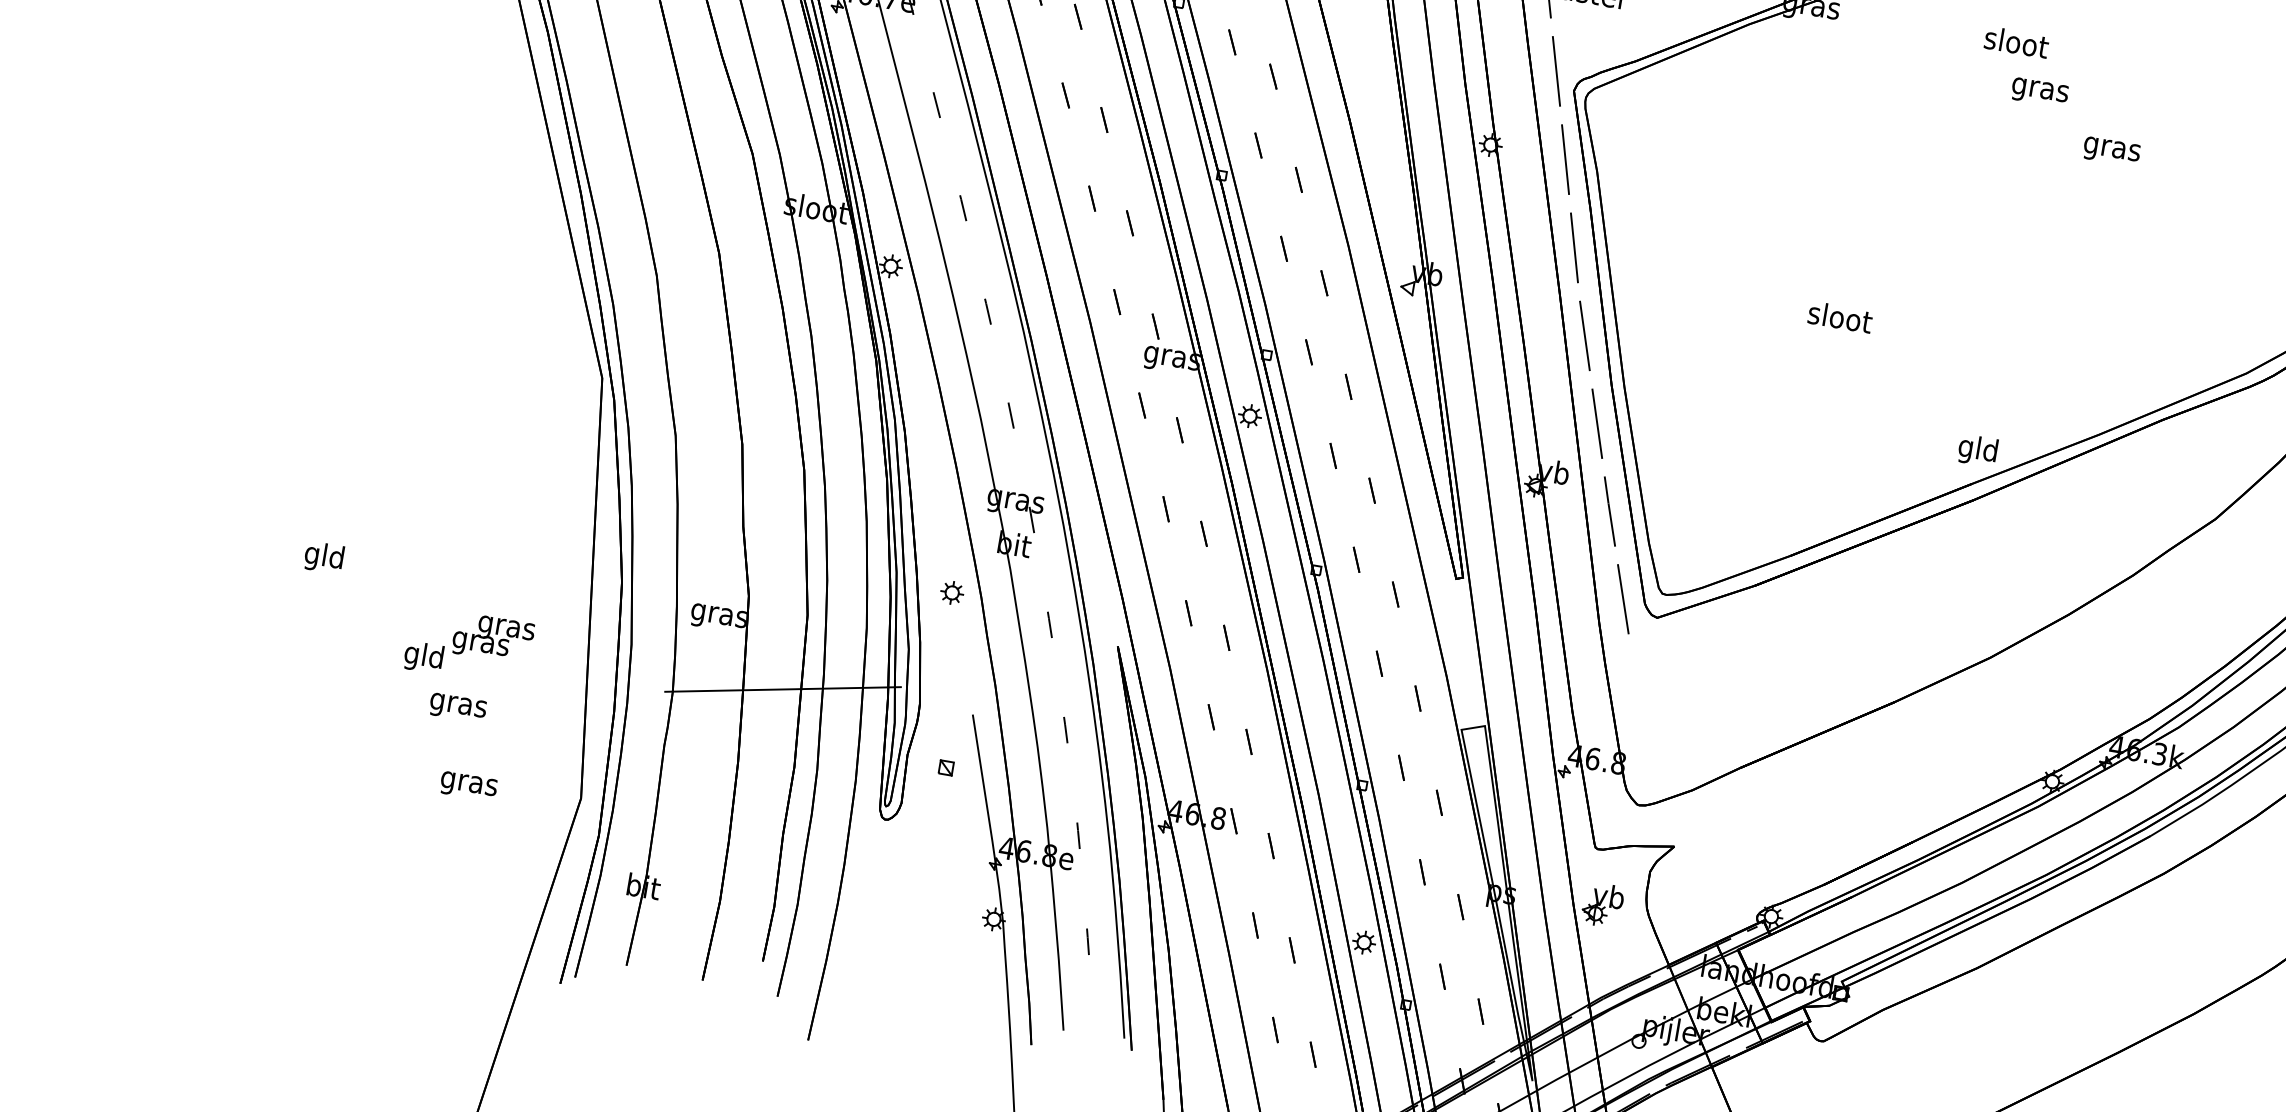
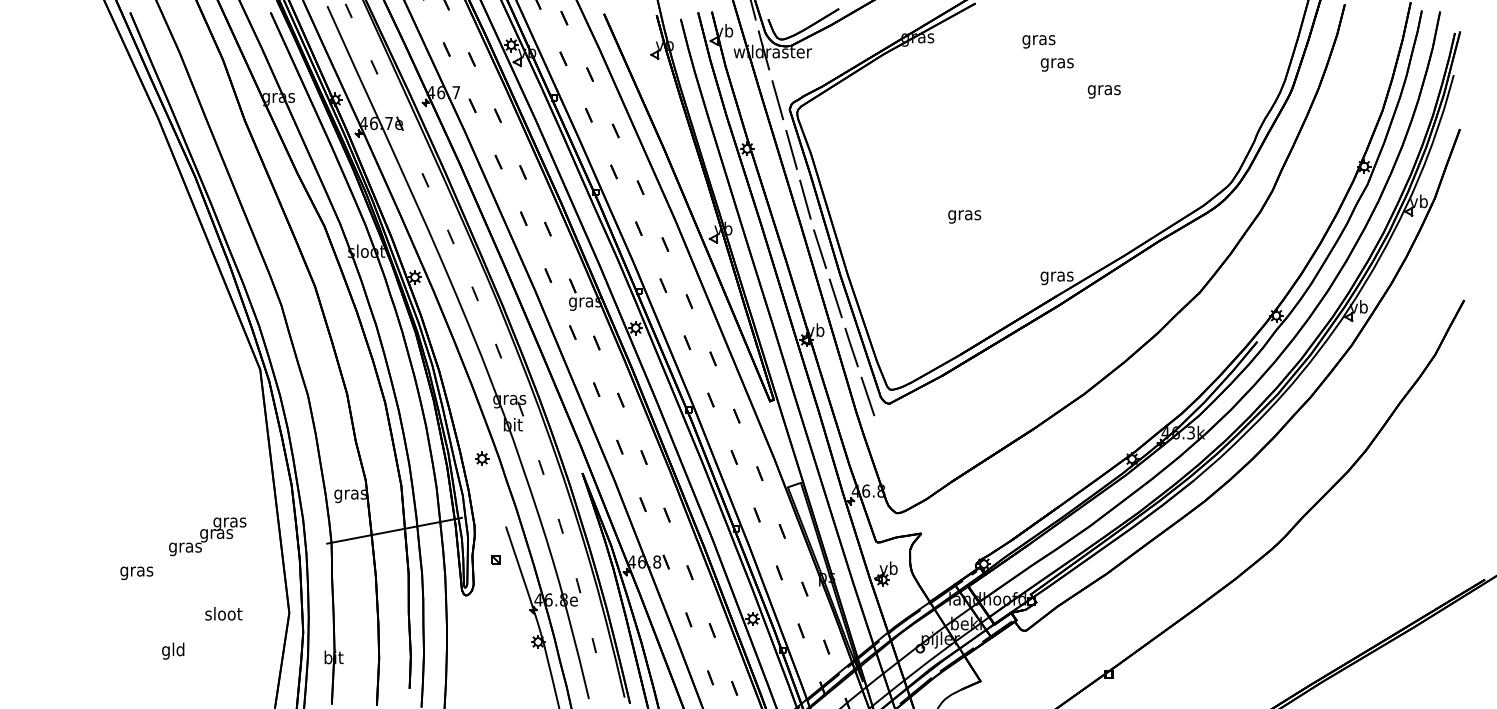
text: (2015, 44) -> (1038, 39), sloot -> gras
text: (1839, 318) -> (964, 214), sloot -> gras
text: (1977, 450) -> (1056, 276), gld -> gras
text: (324, 556) -> (173, 650), moved
text: (424, 657) -> (185, 547), gld -> gras
text: (457, 708) -> (136, 573), moved
text: (468, 783) -> (223, 615), gras -> sloot

